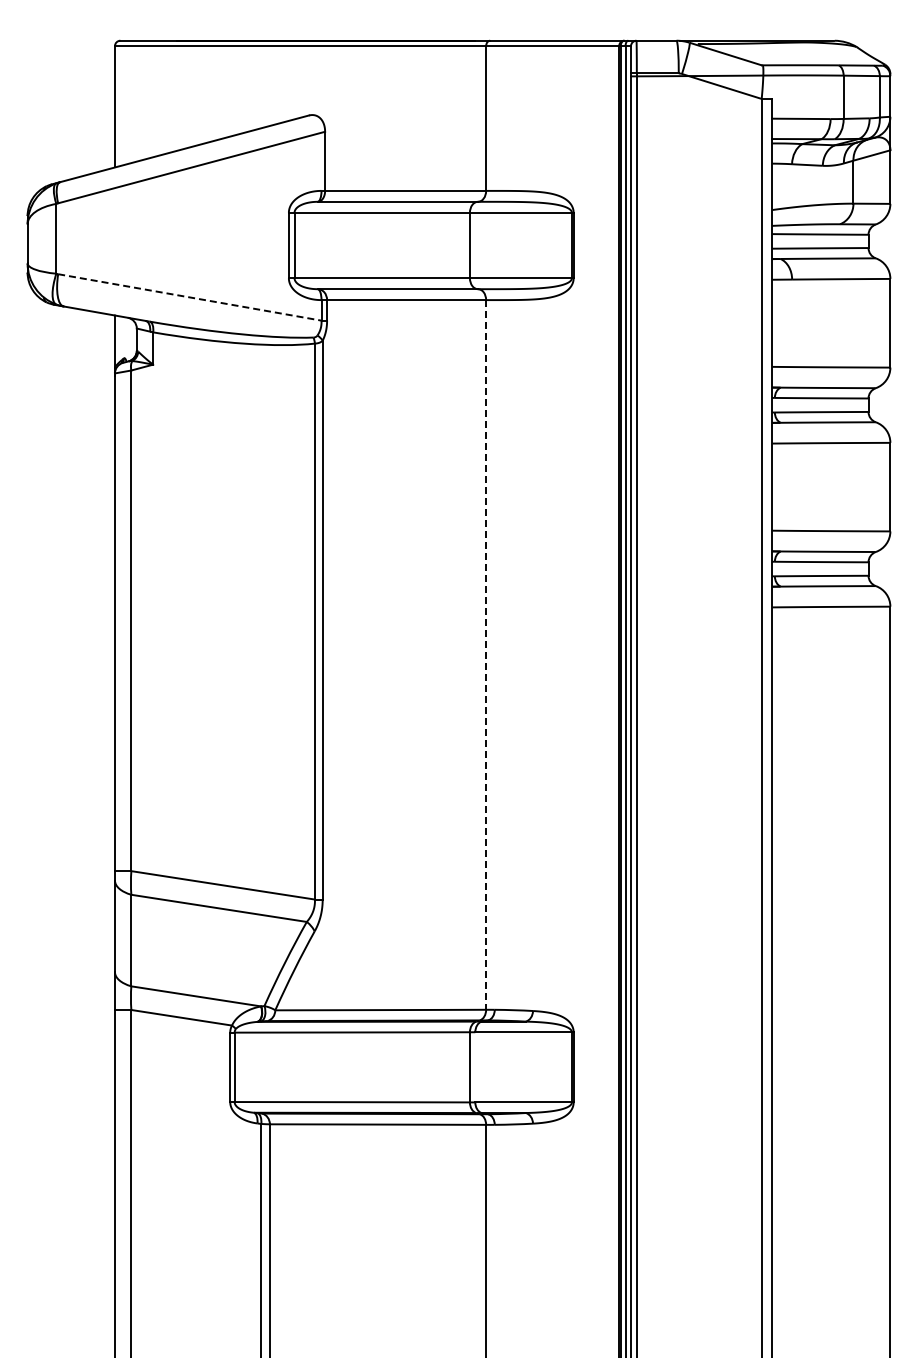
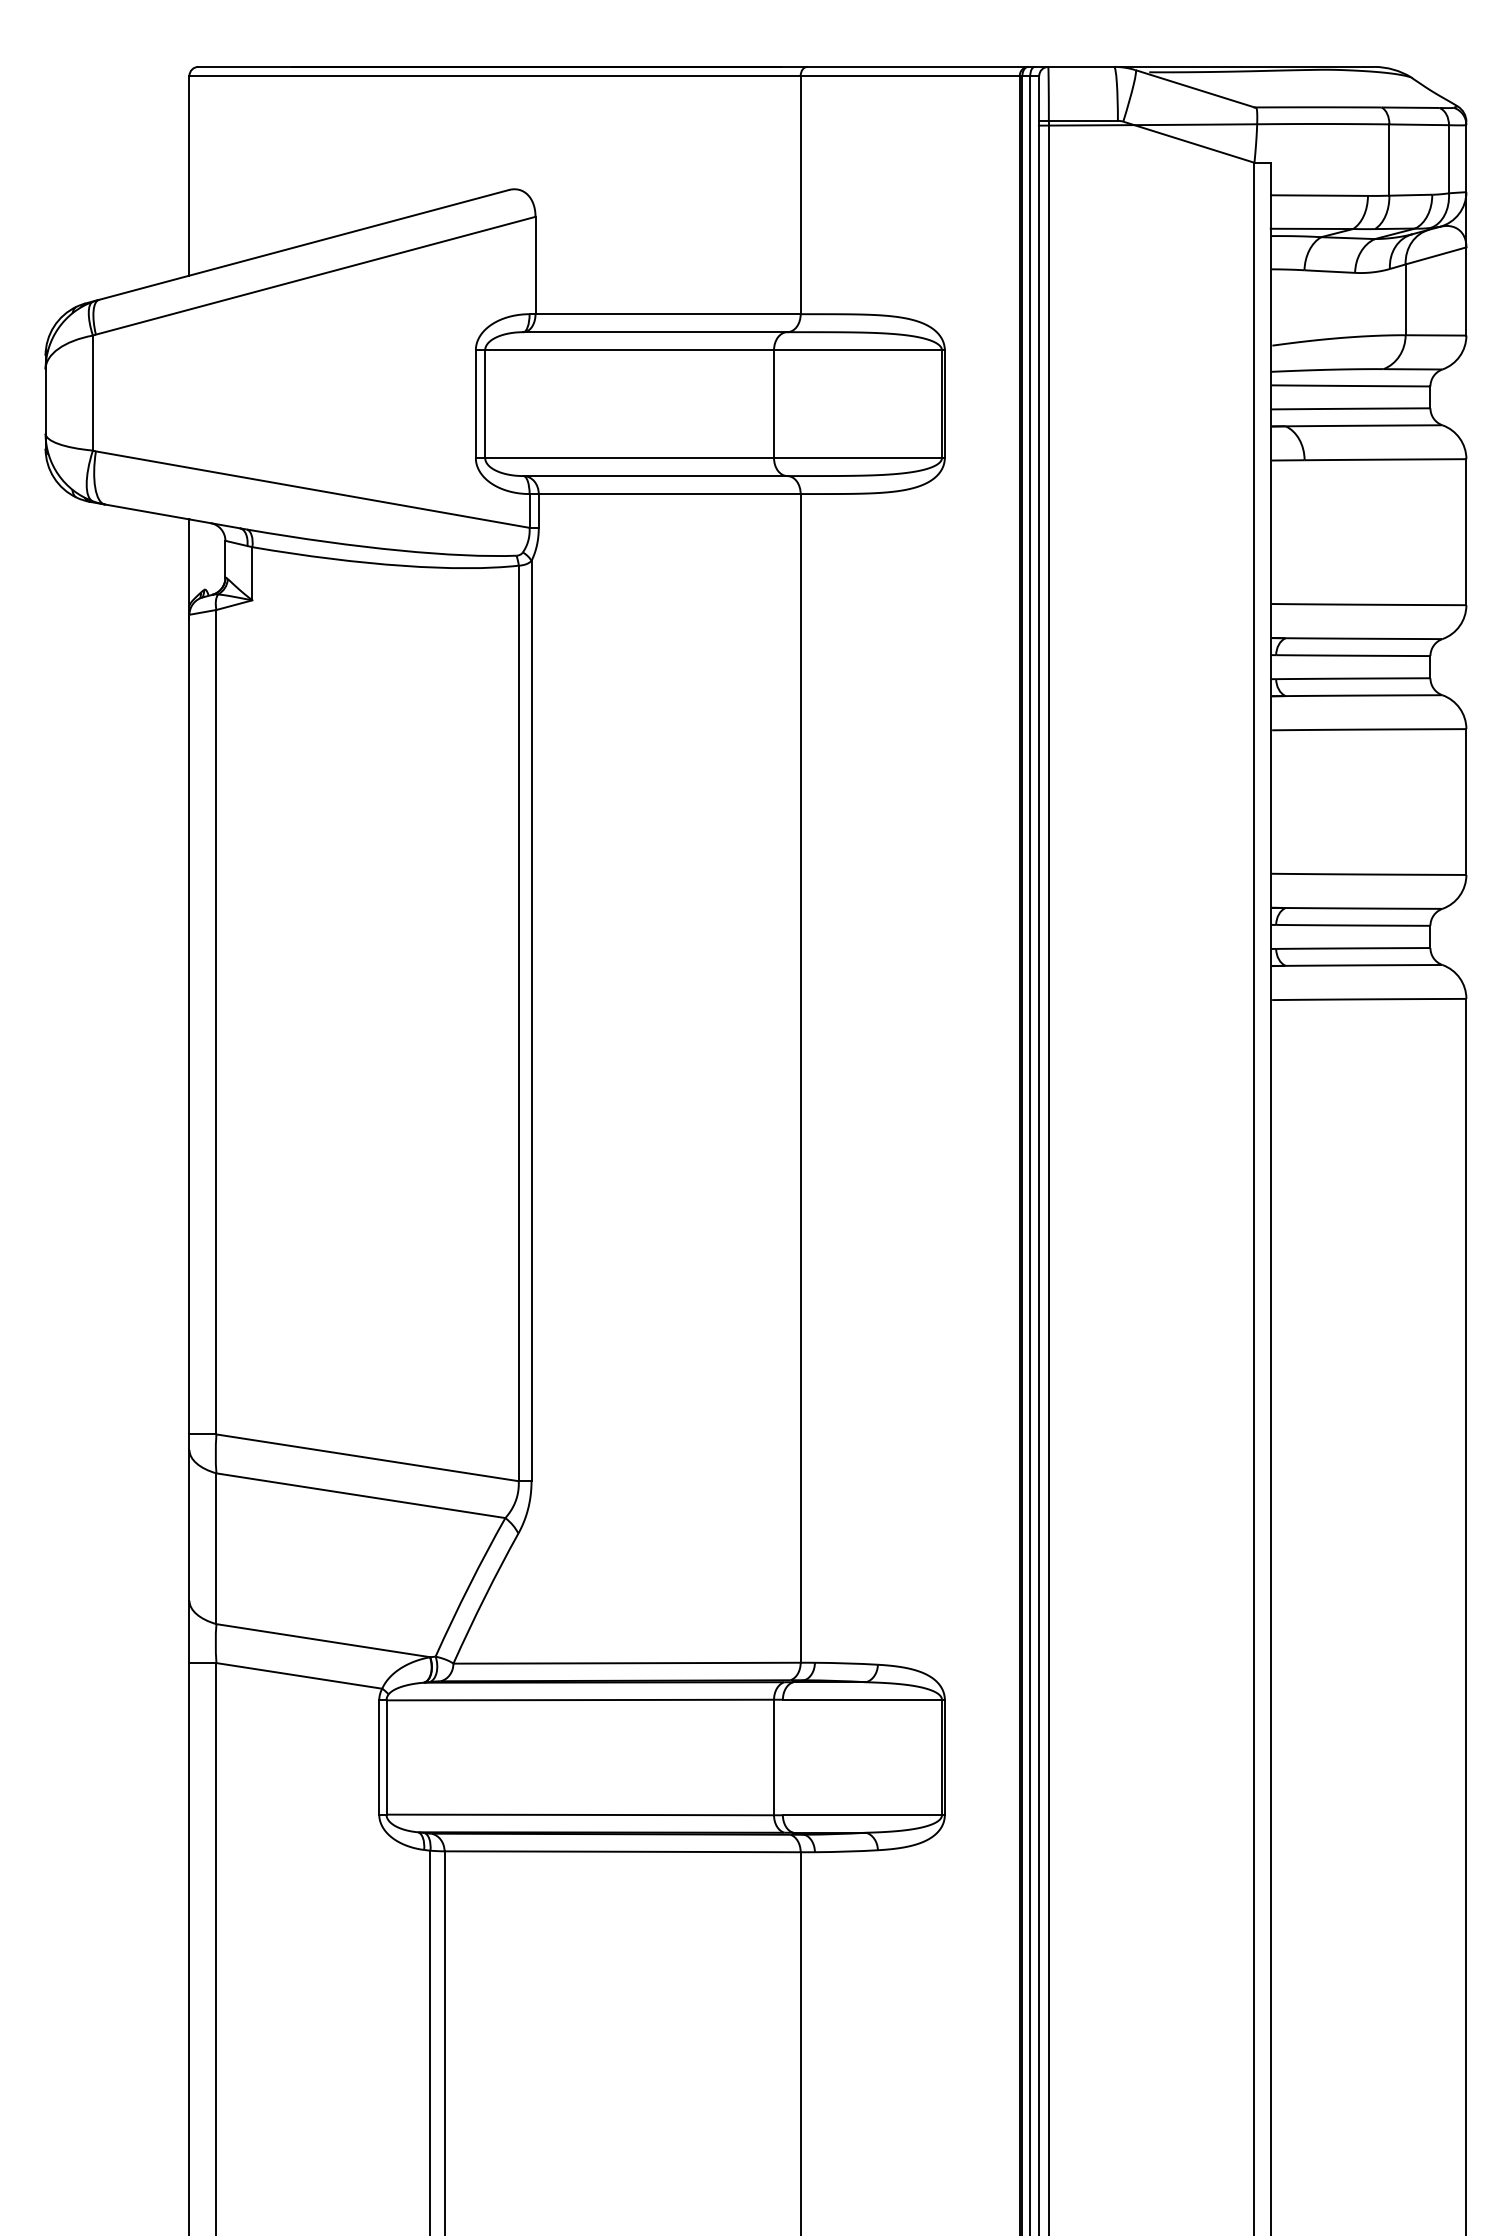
line: (189, 297) -> (312, 489), dashed -> solid
line: (486, 654) -> (801, 1077), dashed -> solid

